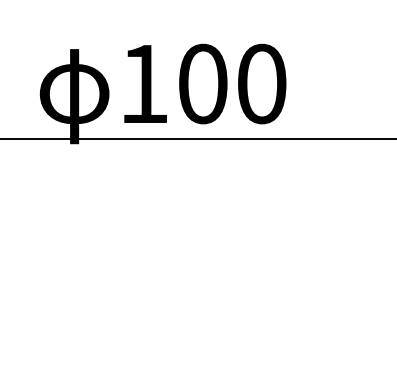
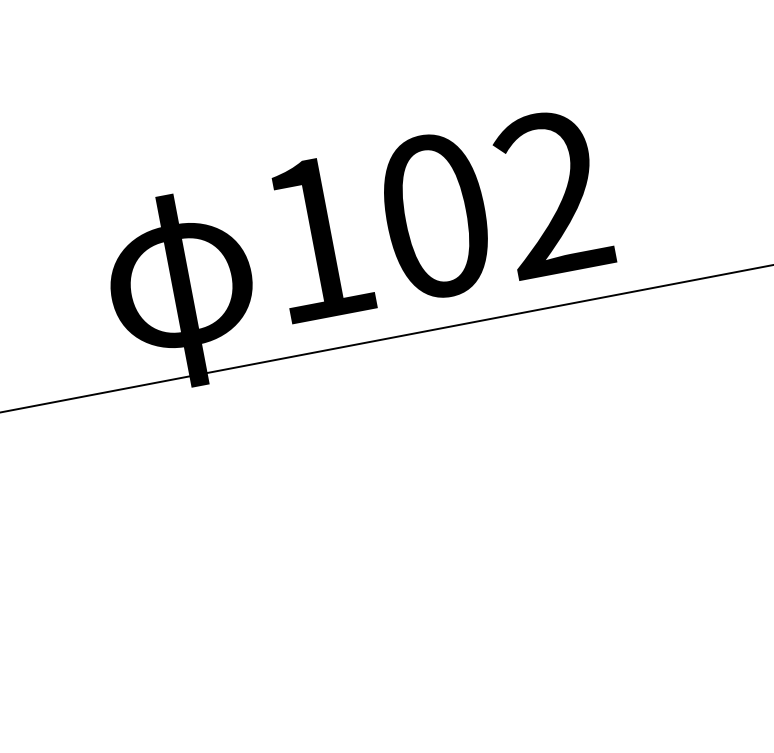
text: (261, 83) -> (552, 192), 100 -> 102

